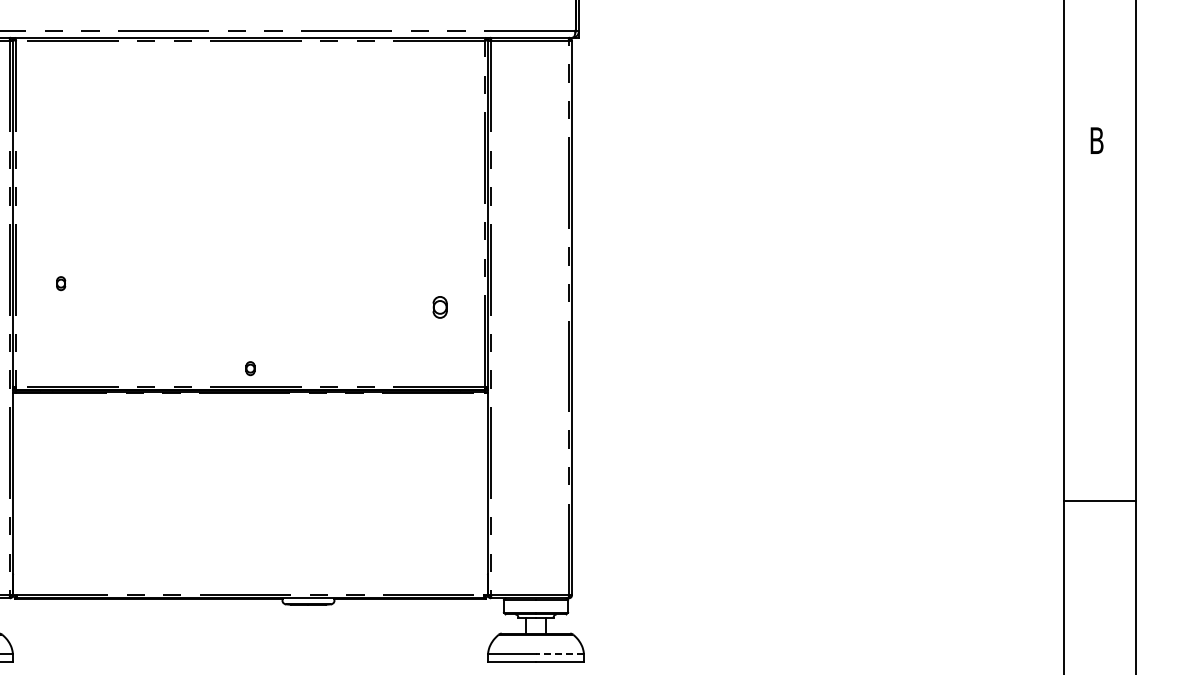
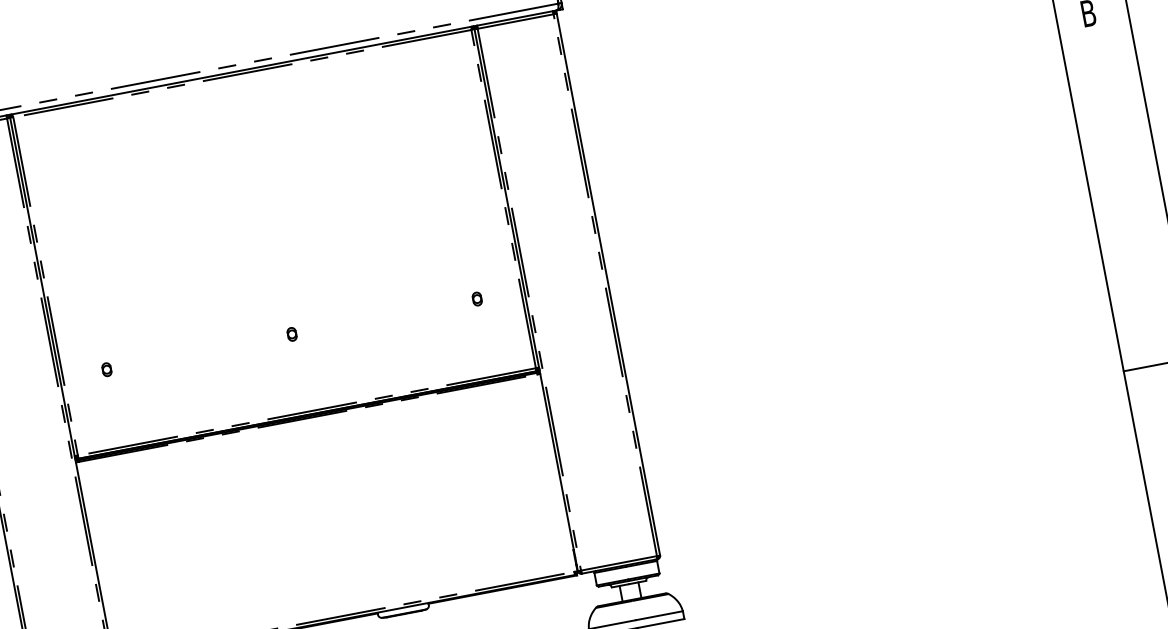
part: (61, 283) -> (107, 369), moved
part: (439, 307) -> (476, 299), size x0.62
part: (250, 368) -> (292, 334), moved
line: (559, 654) -> (658, 615), dashed -> solid

